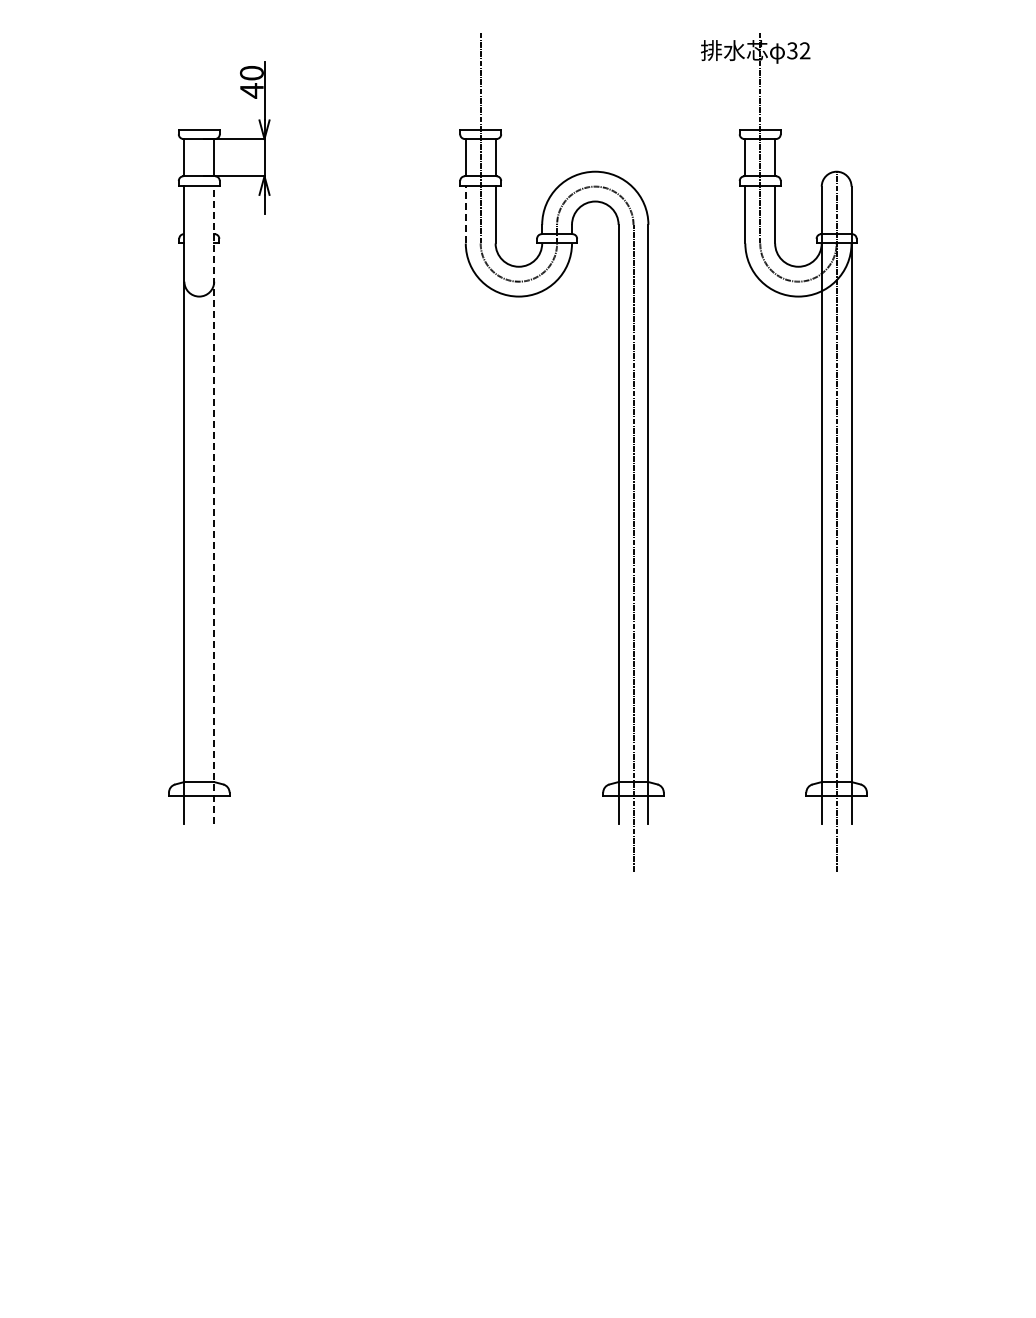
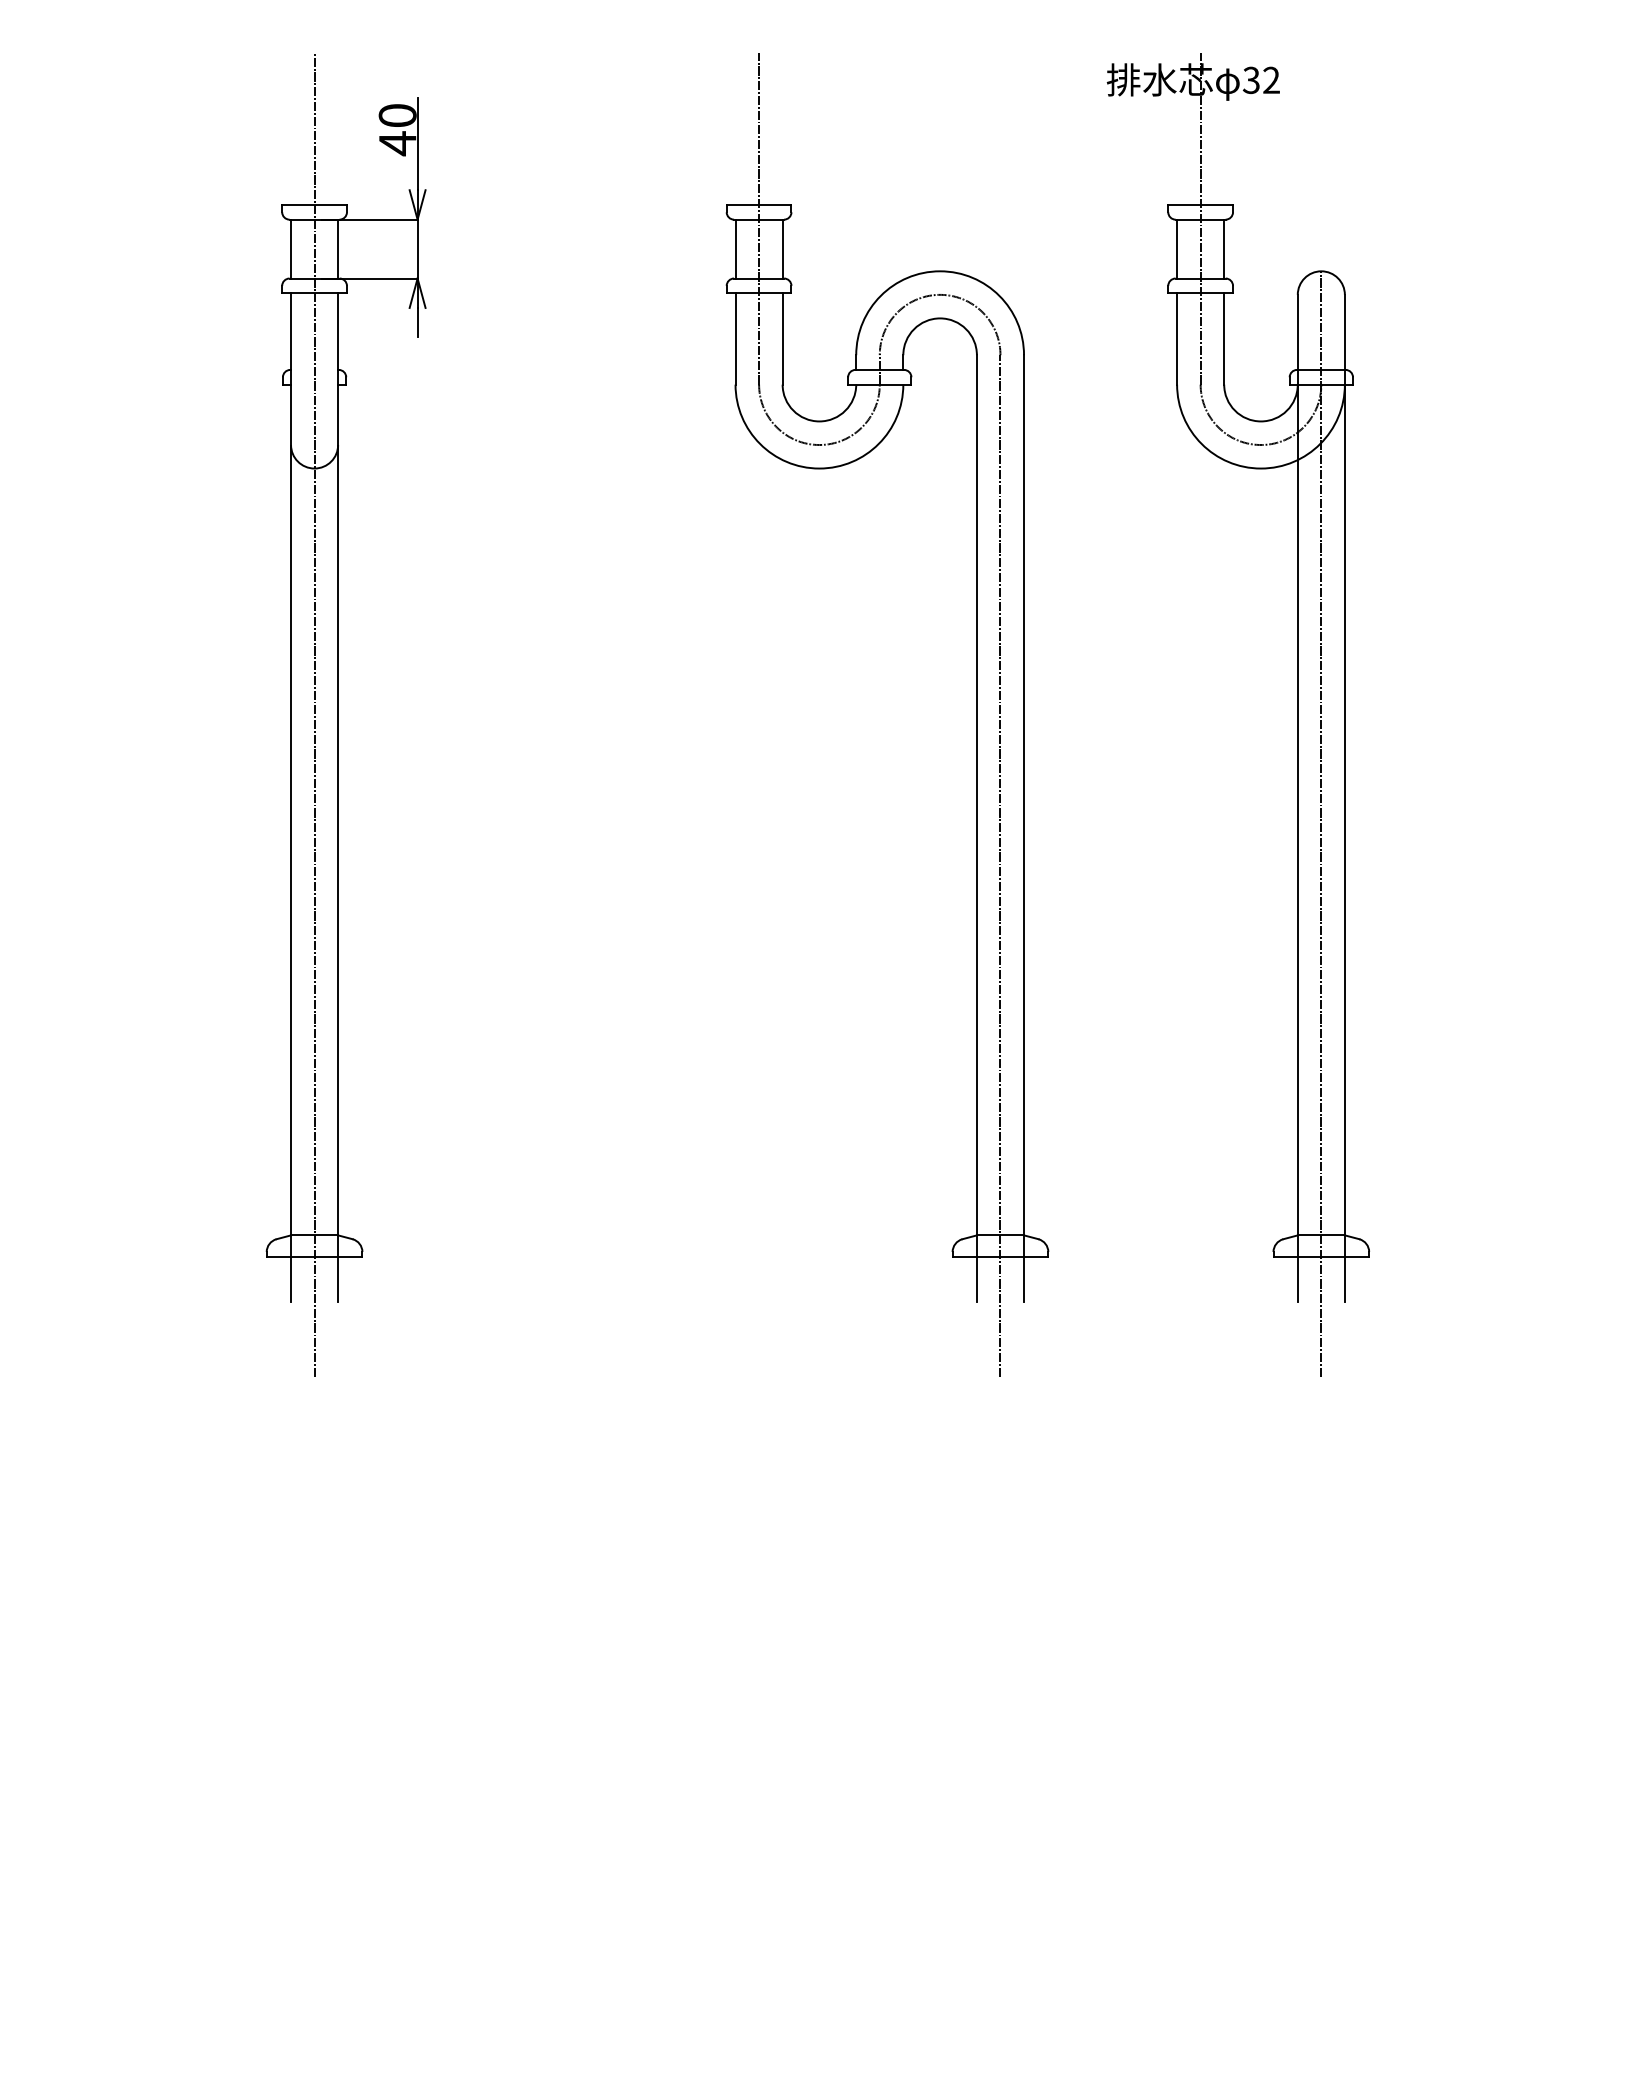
line: (465, 214) -> (735, 338), dashed -> solid
line: (199, 452) -> (314, 714), added
line: (214, 504) -> (338, 796), dashed -> solid

